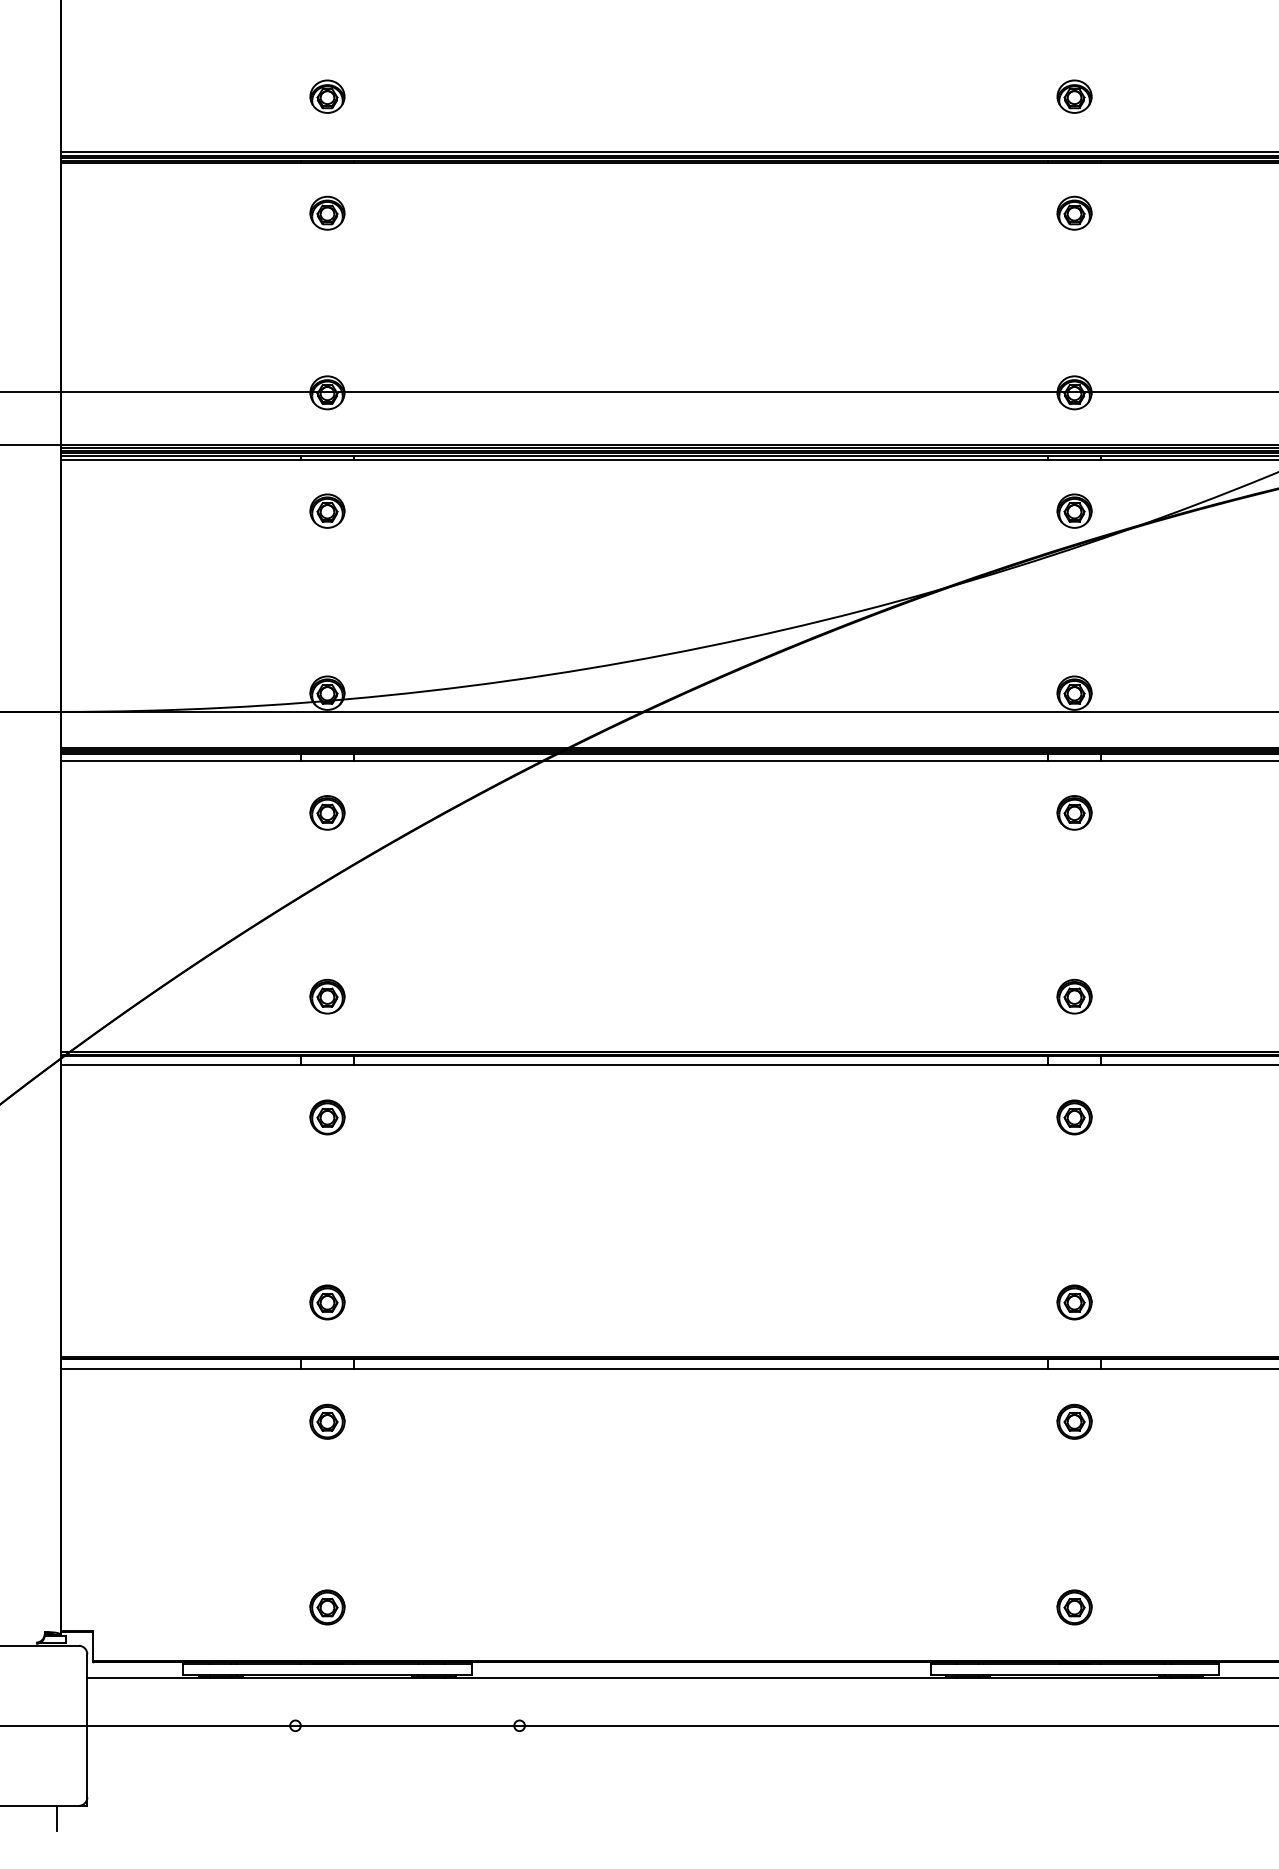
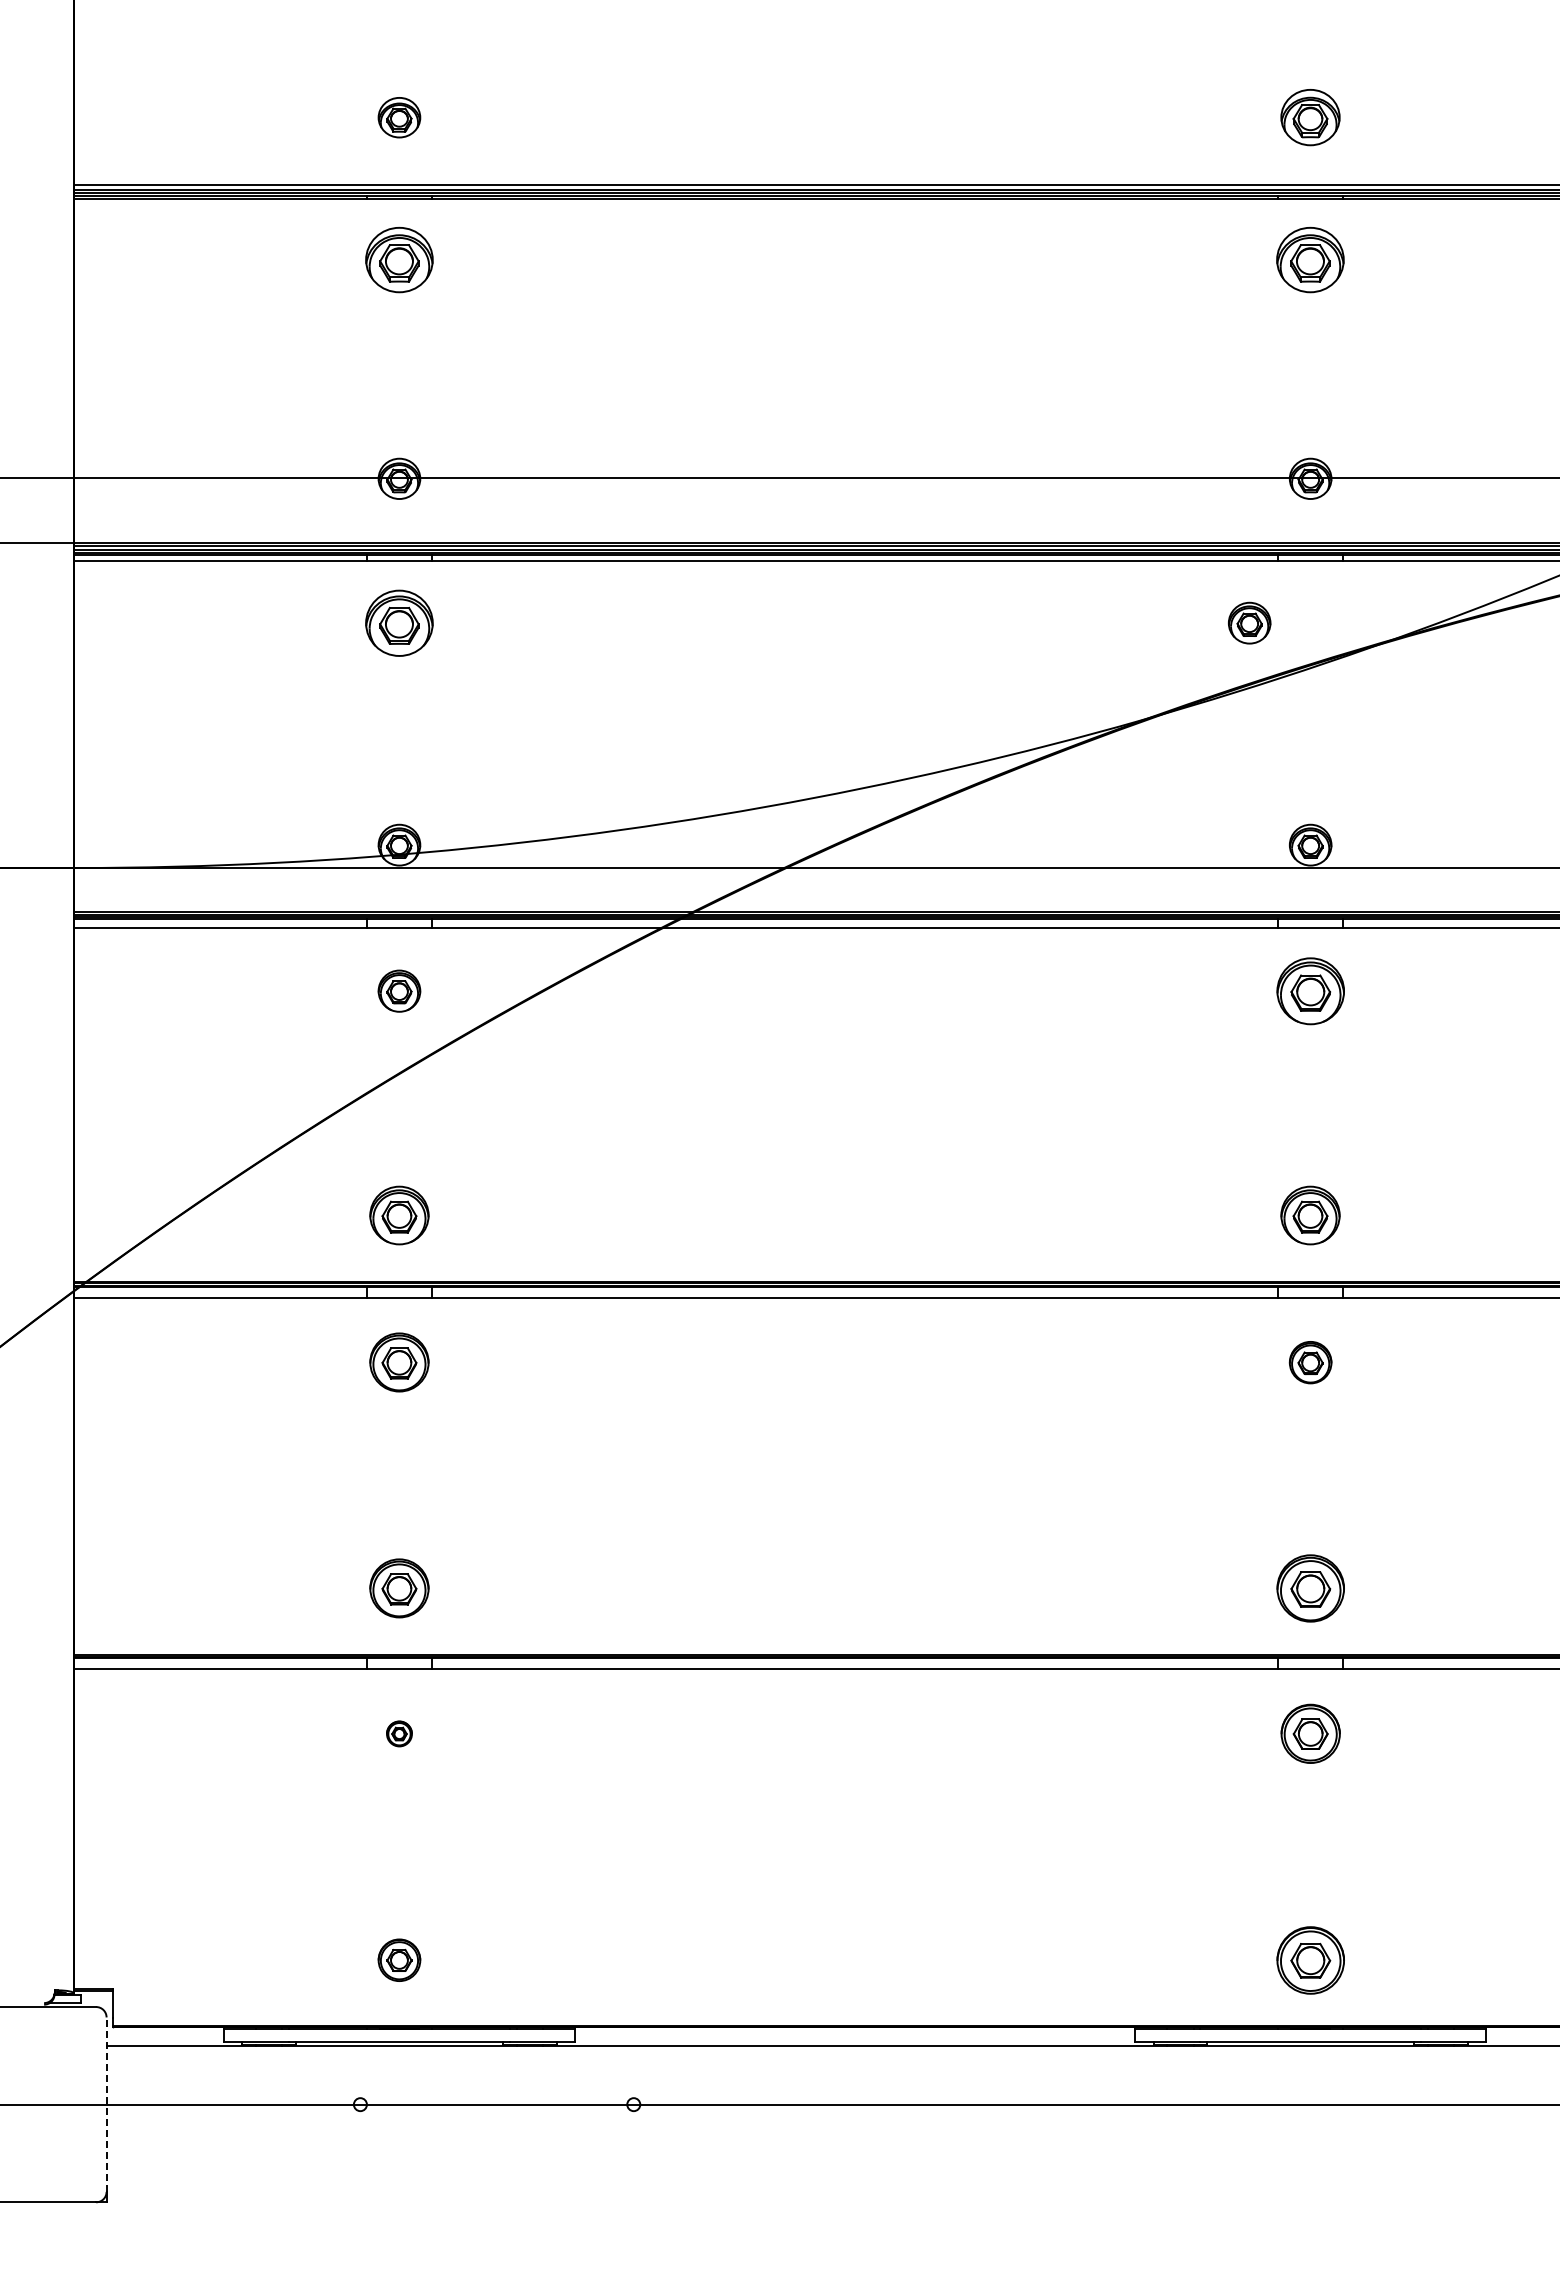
part: (1074, 96) -> (1310, 117), size x1.4
part: (327, 212) -> (399, 259), size x1.6
part: (1074, 212) -> (1310, 259), size x1.6
part: (327, 510) -> (399, 622), size x1.6
part: (1074, 510) -> (1249, 622), moved
part: (1074, 812) -> (1310, 990), size x1.6
part: (327, 995) -> (399, 1214), size x1.4
part: (1074, 995) -> (1310, 1214), size x1.4
part: (327, 1117) -> (399, 1362), size x1.4
part: (327, 1301) -> (399, 1587), size x1.4
part: (1074, 1301) -> (1310, 1587), size x1.6
part: (327, 1421) -> (399, 1733), size x0.6
part: (1074, 1421) -> (1310, 1733), size x1.4
part: (1074, 1606) -> (1310, 1959), size x1.6
line: (87, 1725) -> (106, 2104), solid -> dashed
line: (57, 1818) -> (70, 2217), removed

